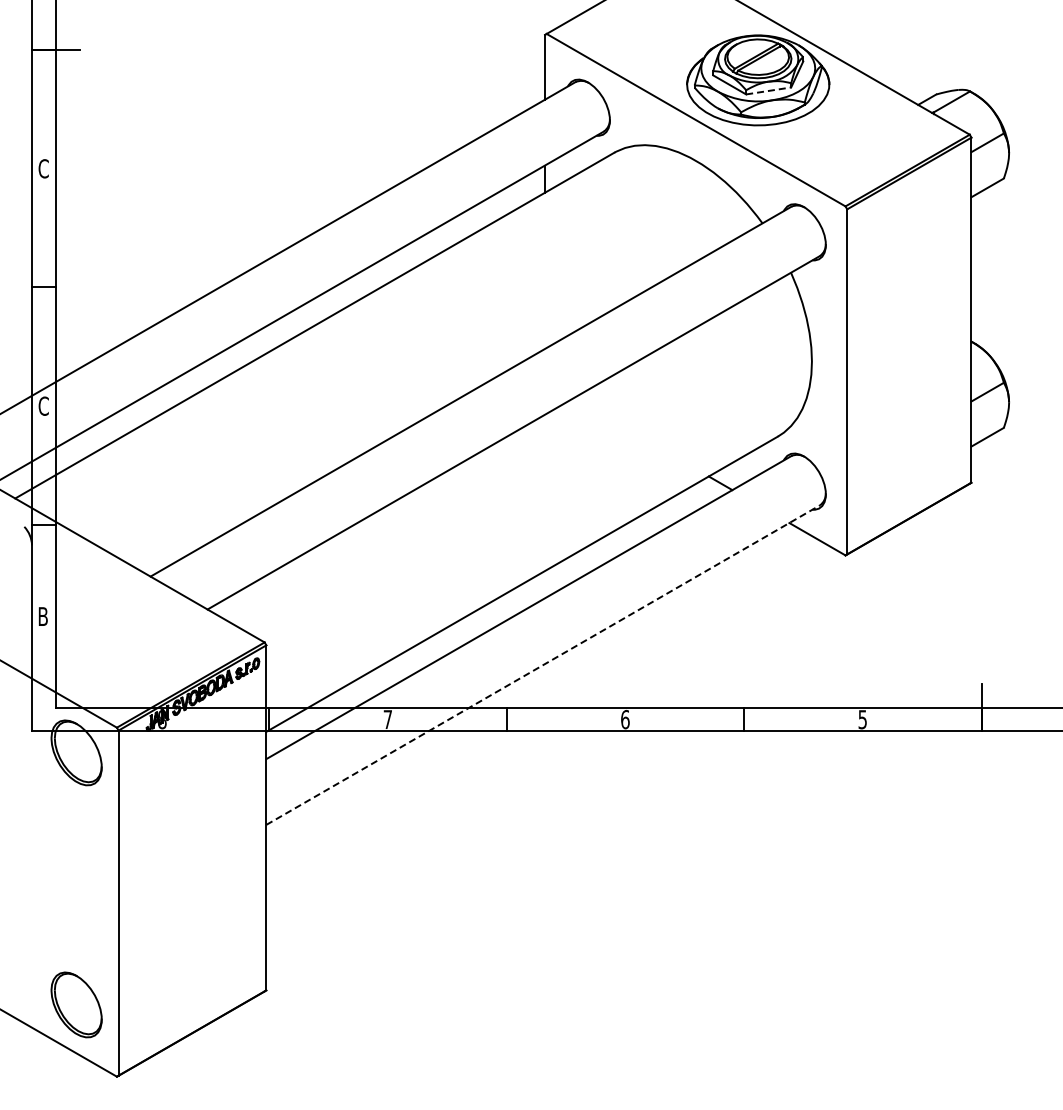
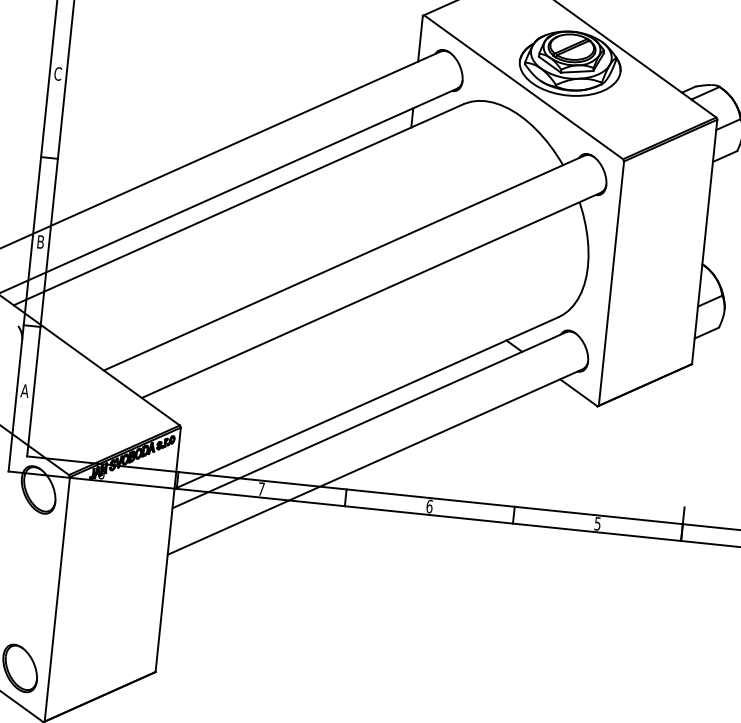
line: (768, 90) -> (577, 71), dashed -> solid
text: (43, 405) -> (40, 241), C -> B
text: (42, 616) -> (24, 390), B -> A
line: (543, 665) -> (375, 462), dashed -> solid

